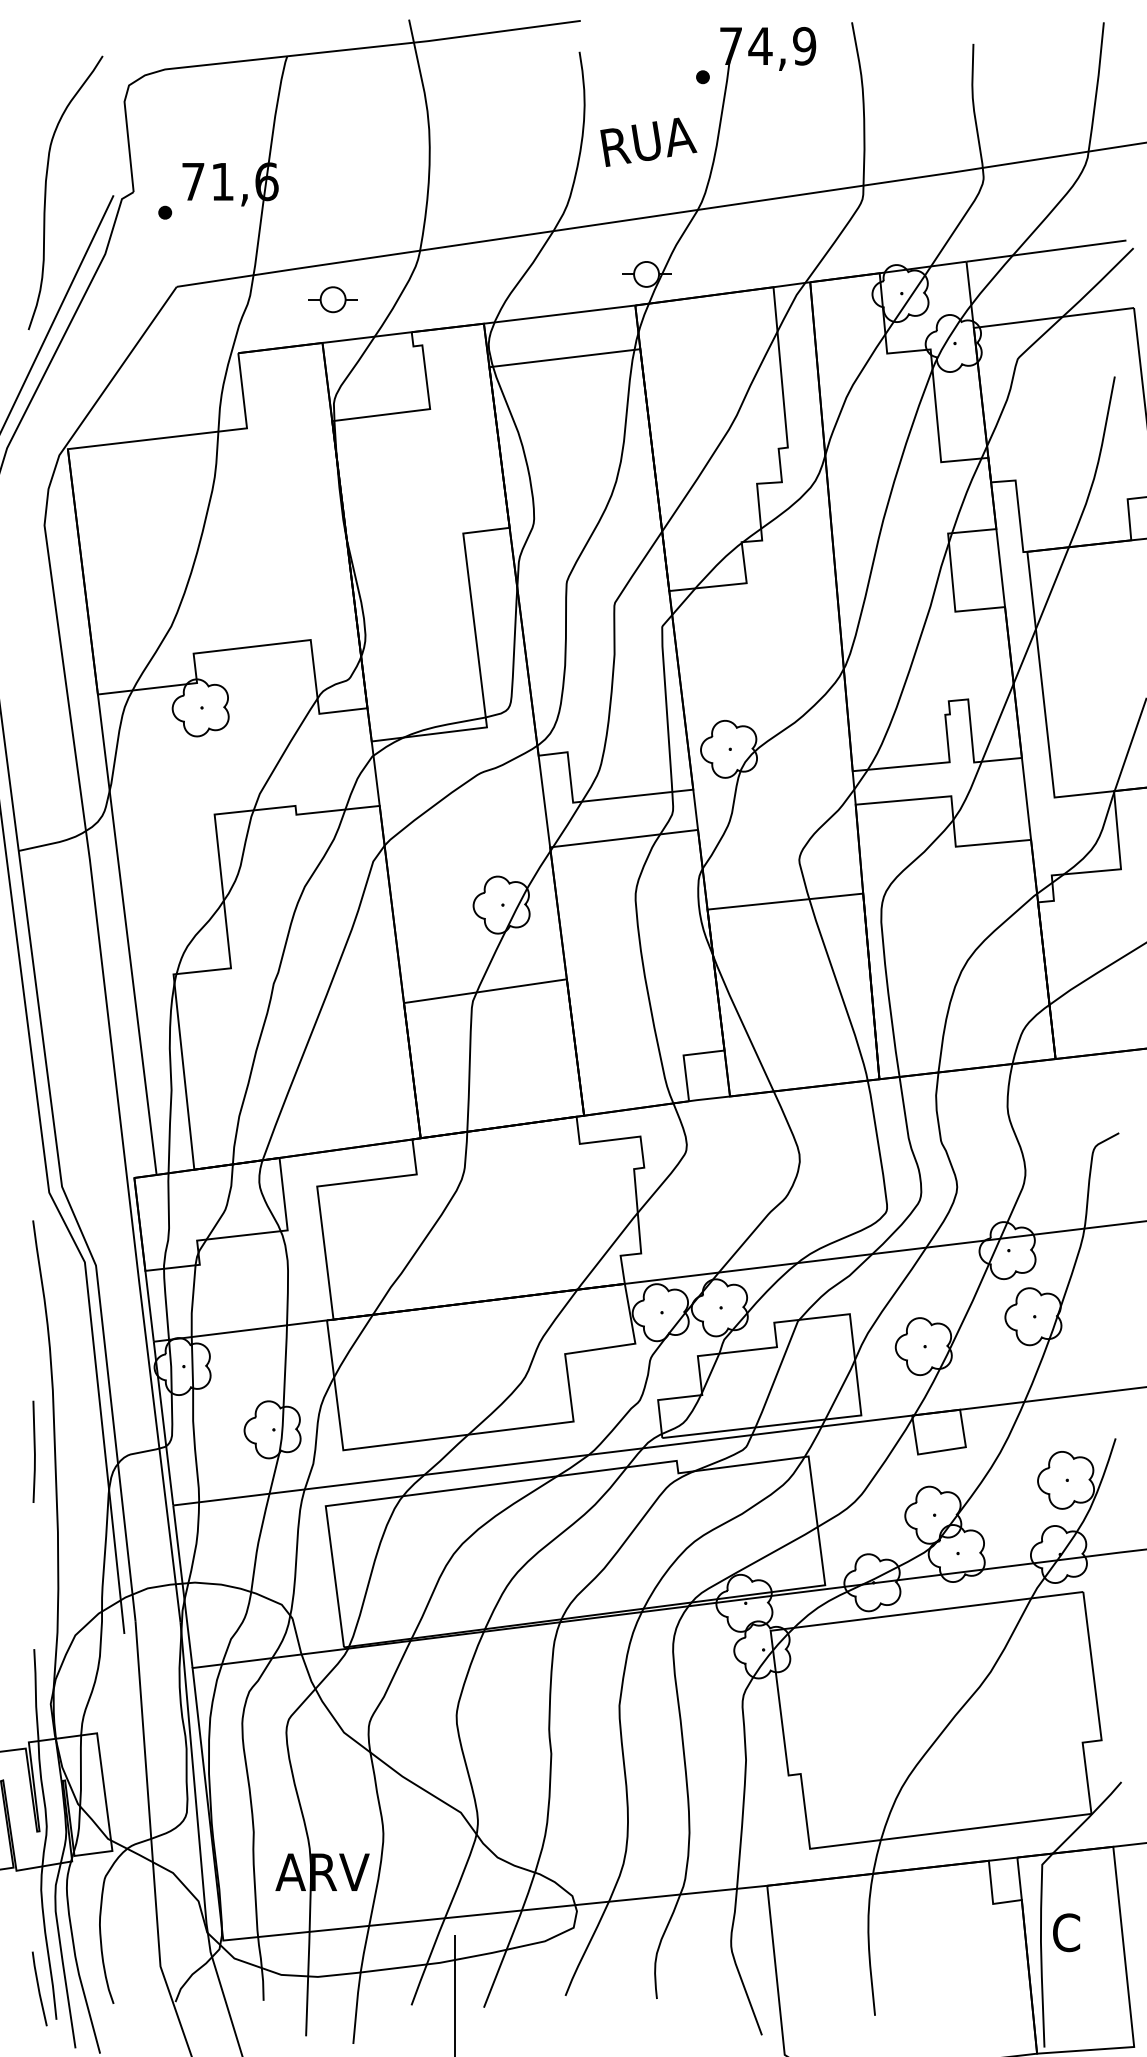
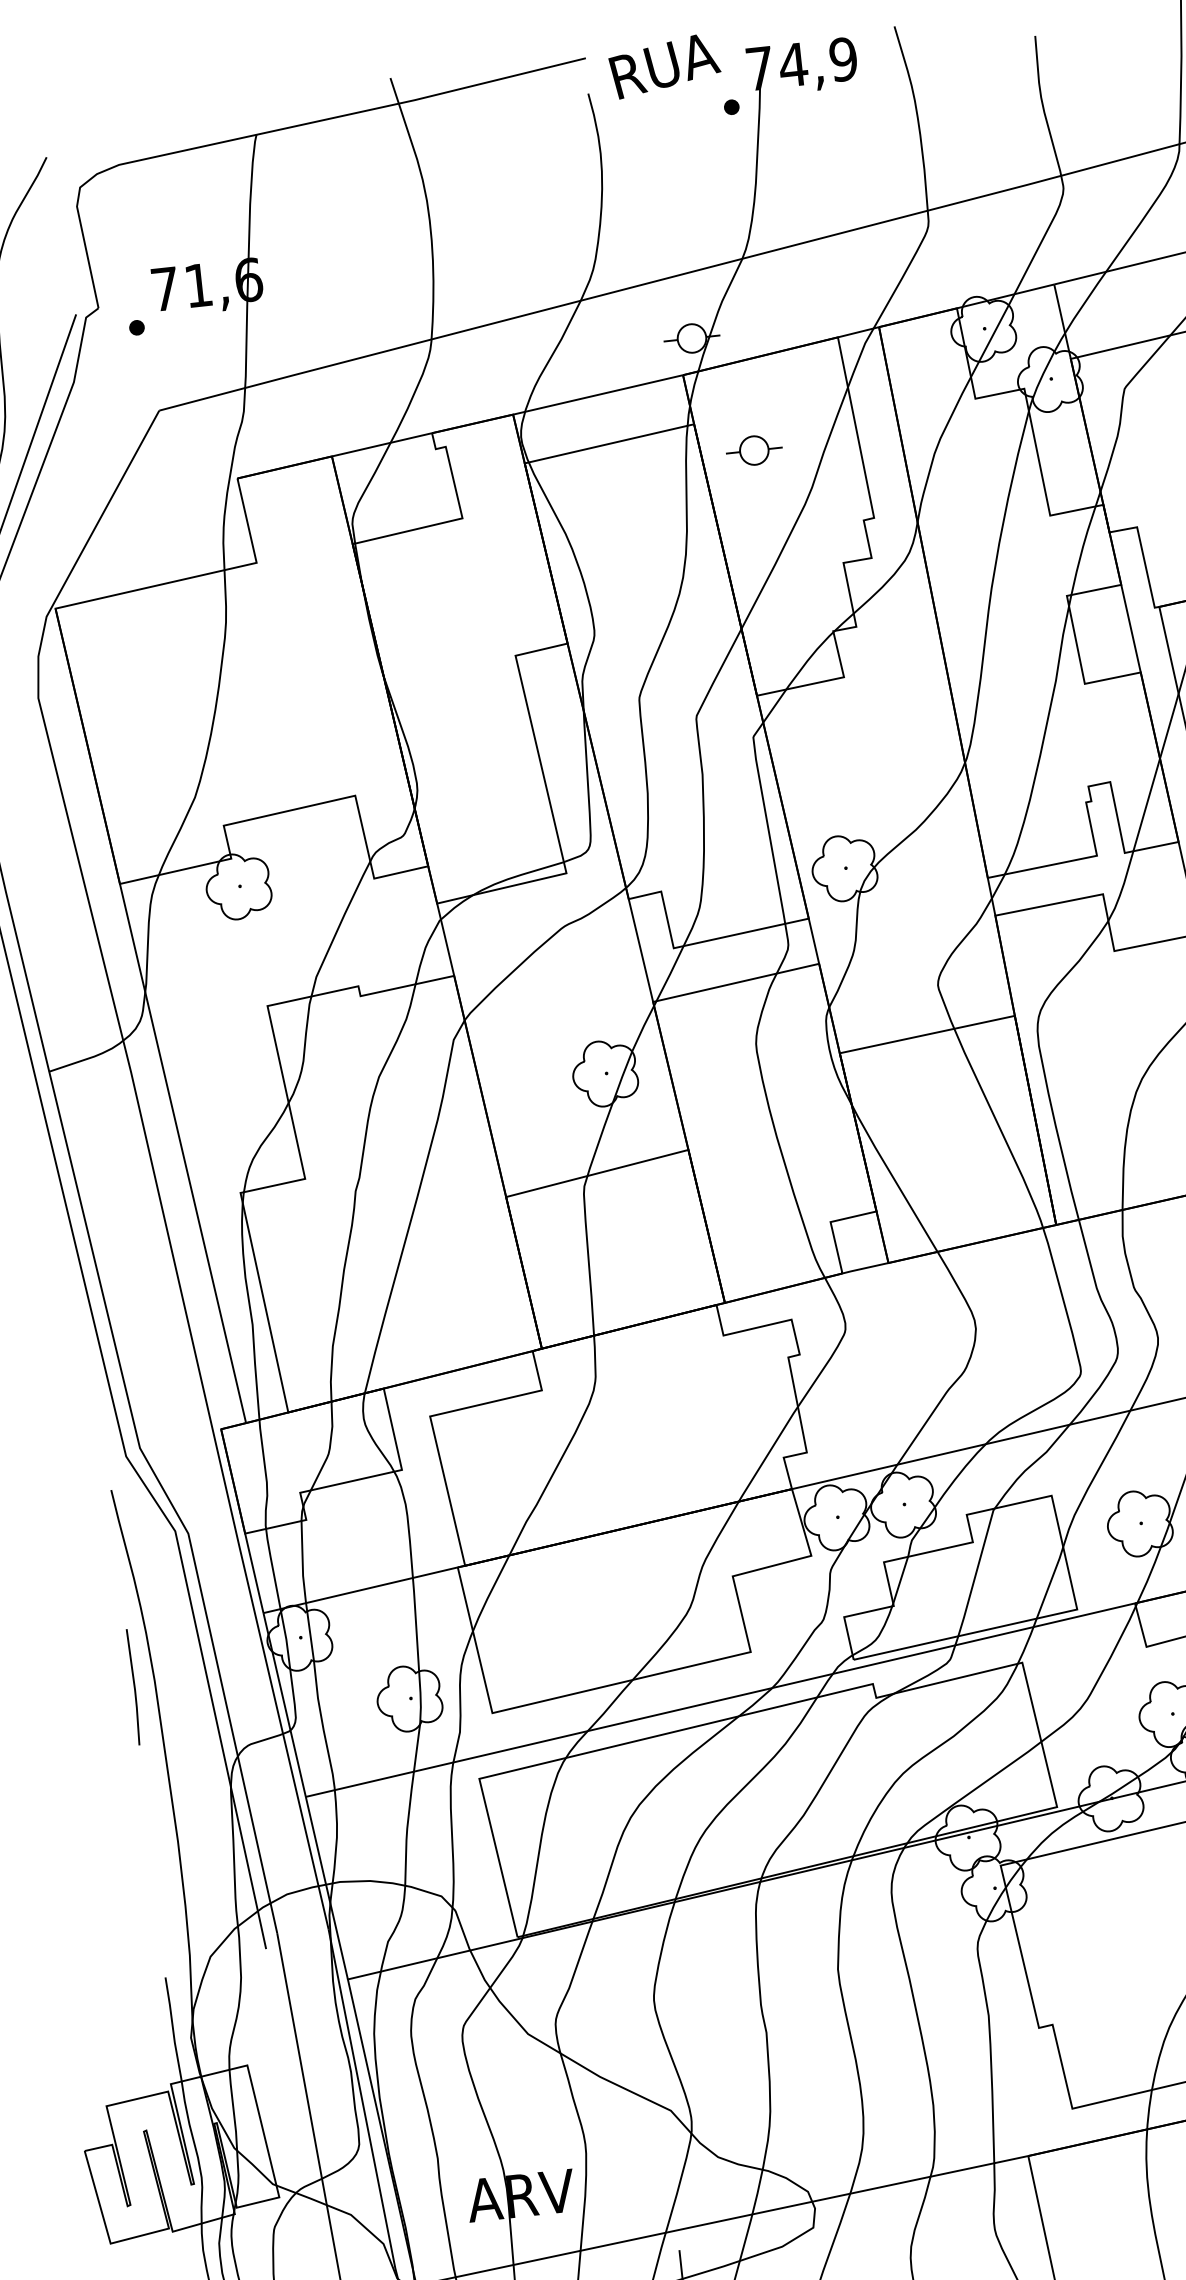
text: (648, 141) -> (664, 65), moved
part: (332, 299) -> (753, 450), moved
line: (33, 1450) -> (132, 1685), moved

